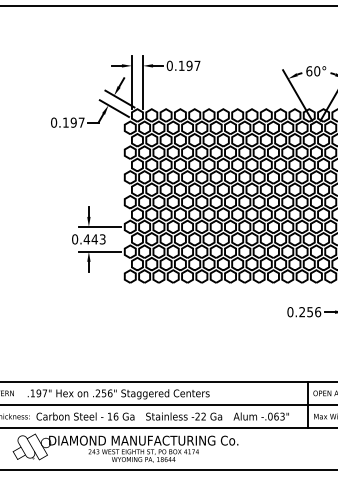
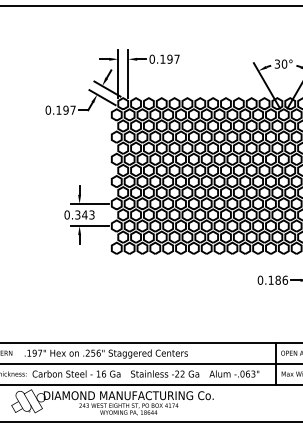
text: (309, 70) -> (277, 63), 60° -> 30°
text: (86, 238) -> (77, 214), 0.443 -> 0.343
text: (306, 311) -> (274, 279), 0.256 -> 0.186

